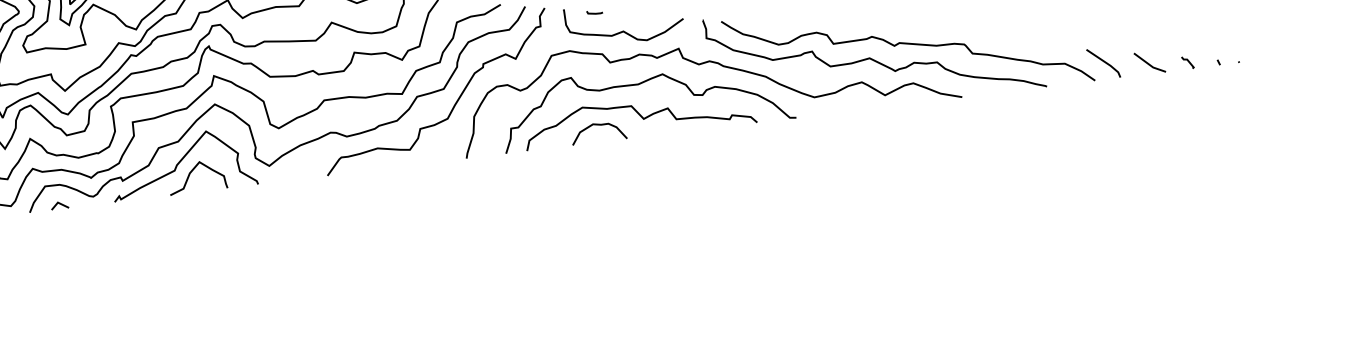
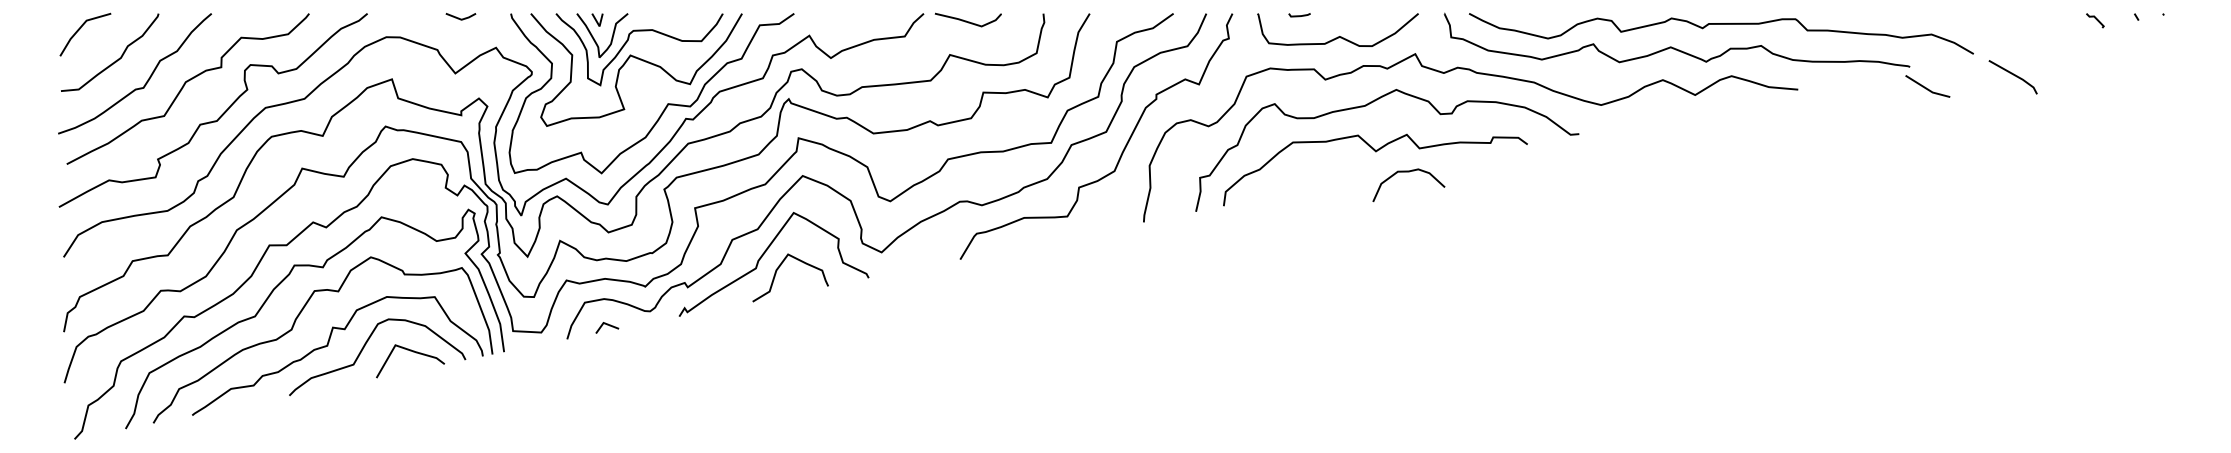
line: (1103, 62) -> (2013, 75), moved
line: (1148, 63) -> (1926, 87), moved
curve: (600, 125) -> (1408, 172), moved

